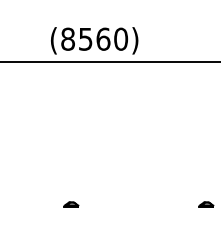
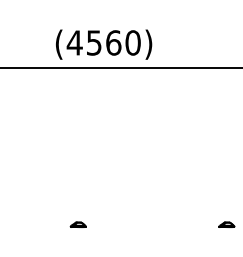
text: (67, 38) -> (74, 42), (8560) -> (4560)

